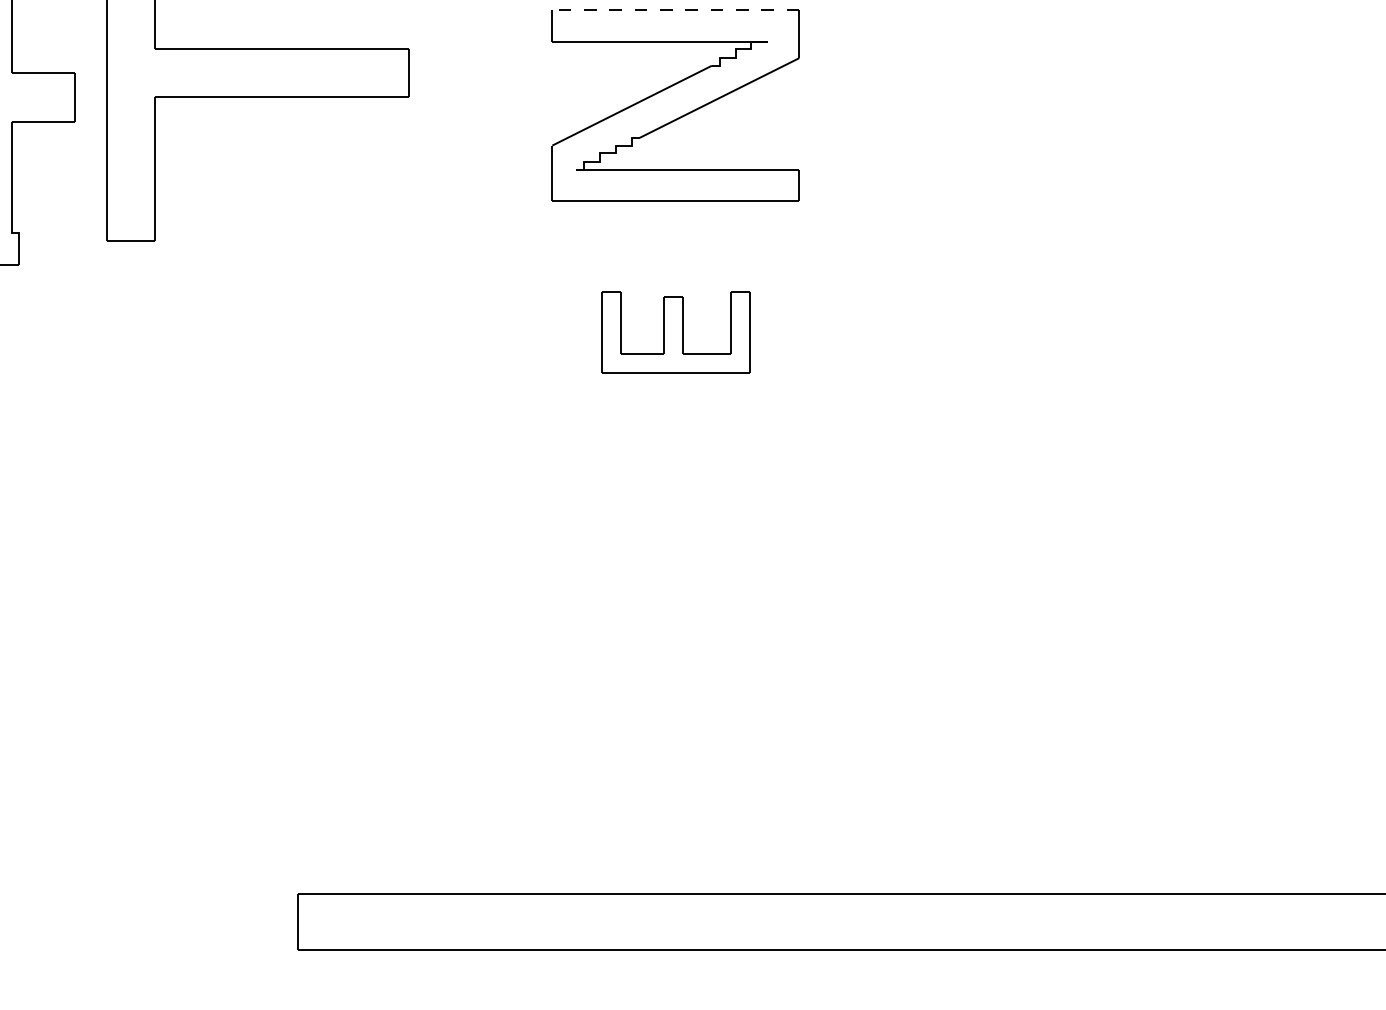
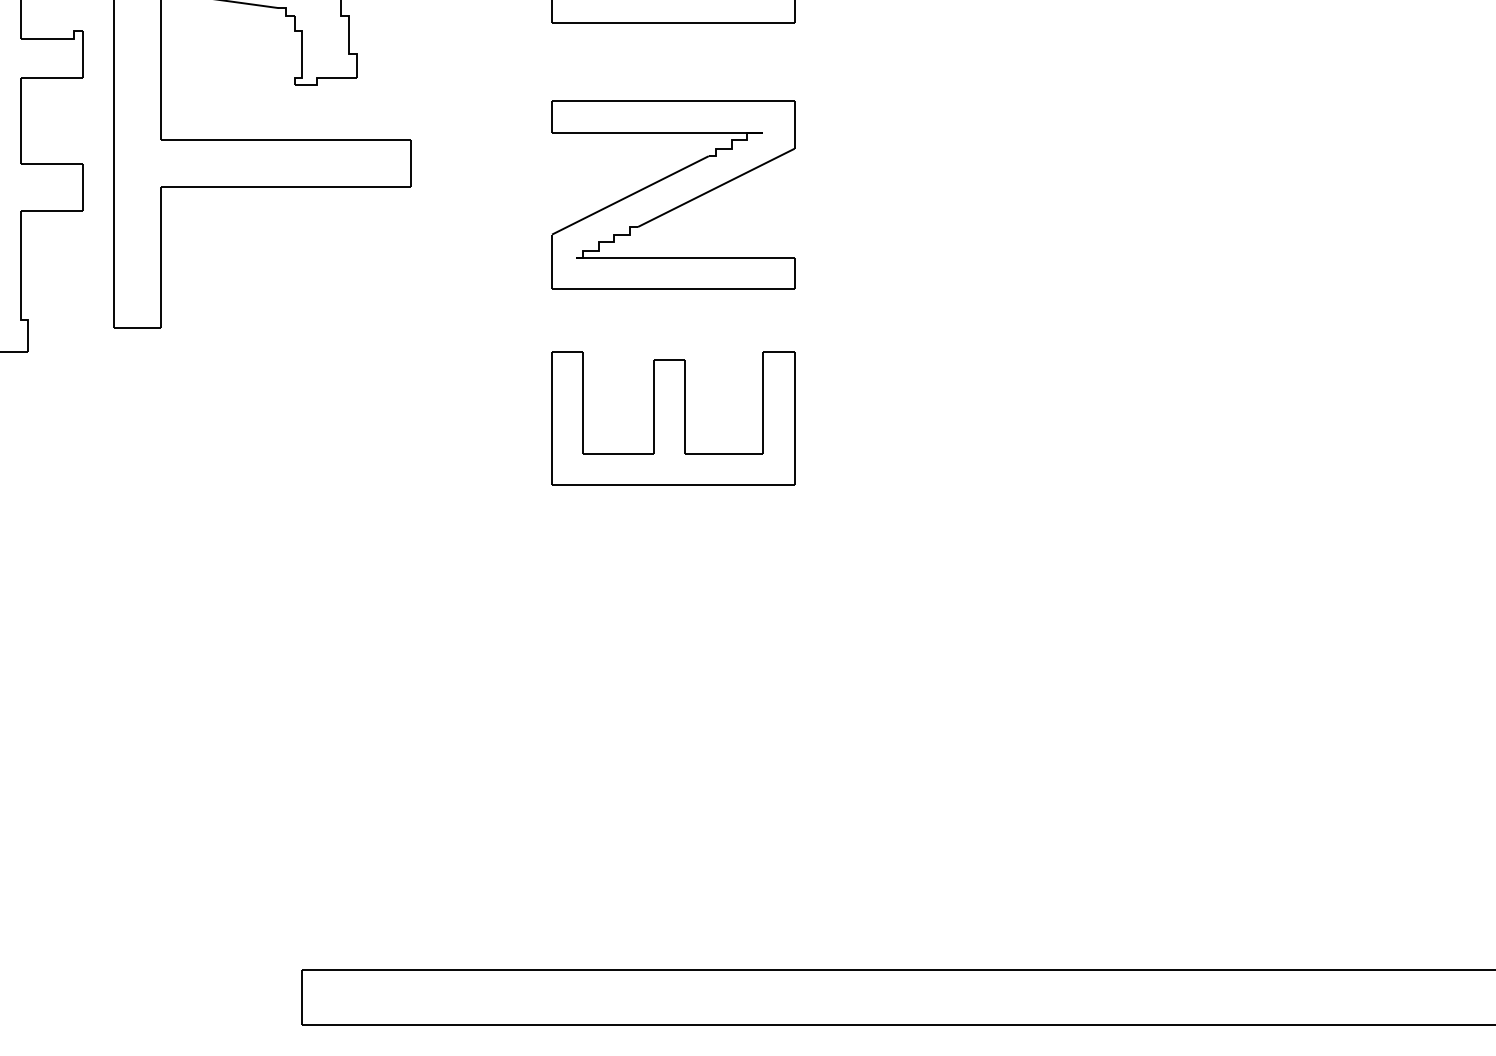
line: (674, 10) -> (672, 101), dashed -> solid
part: (675, 332) -> (673, 418), size x1.67

